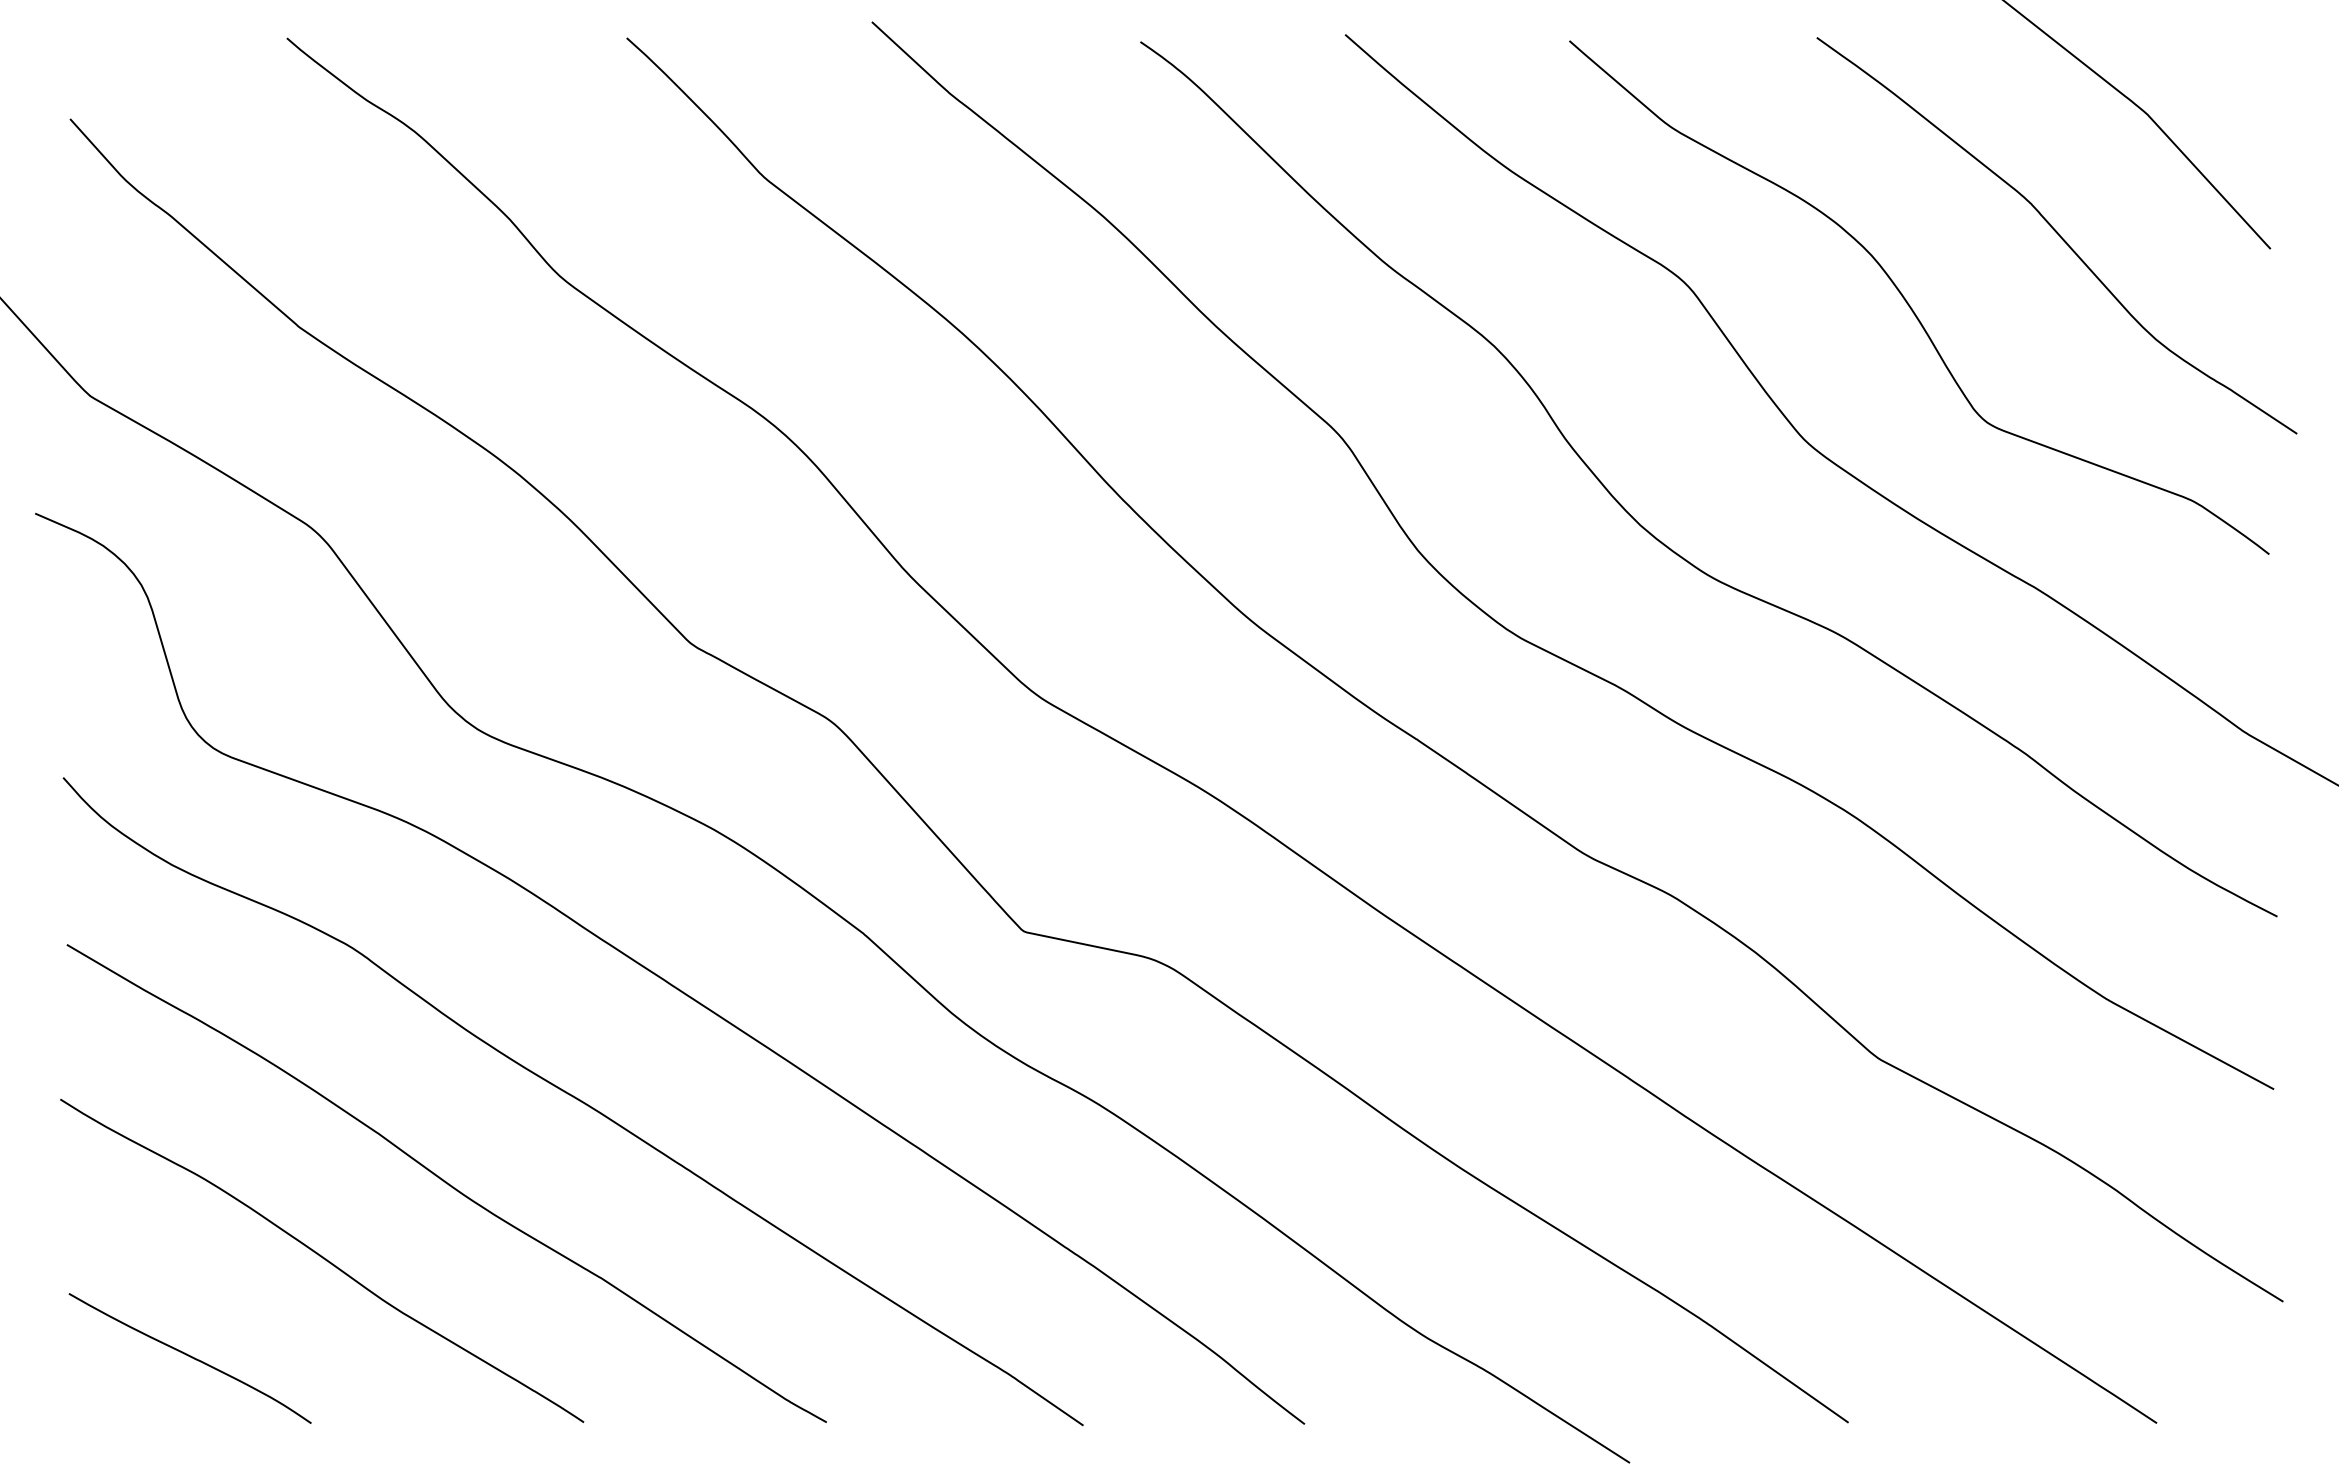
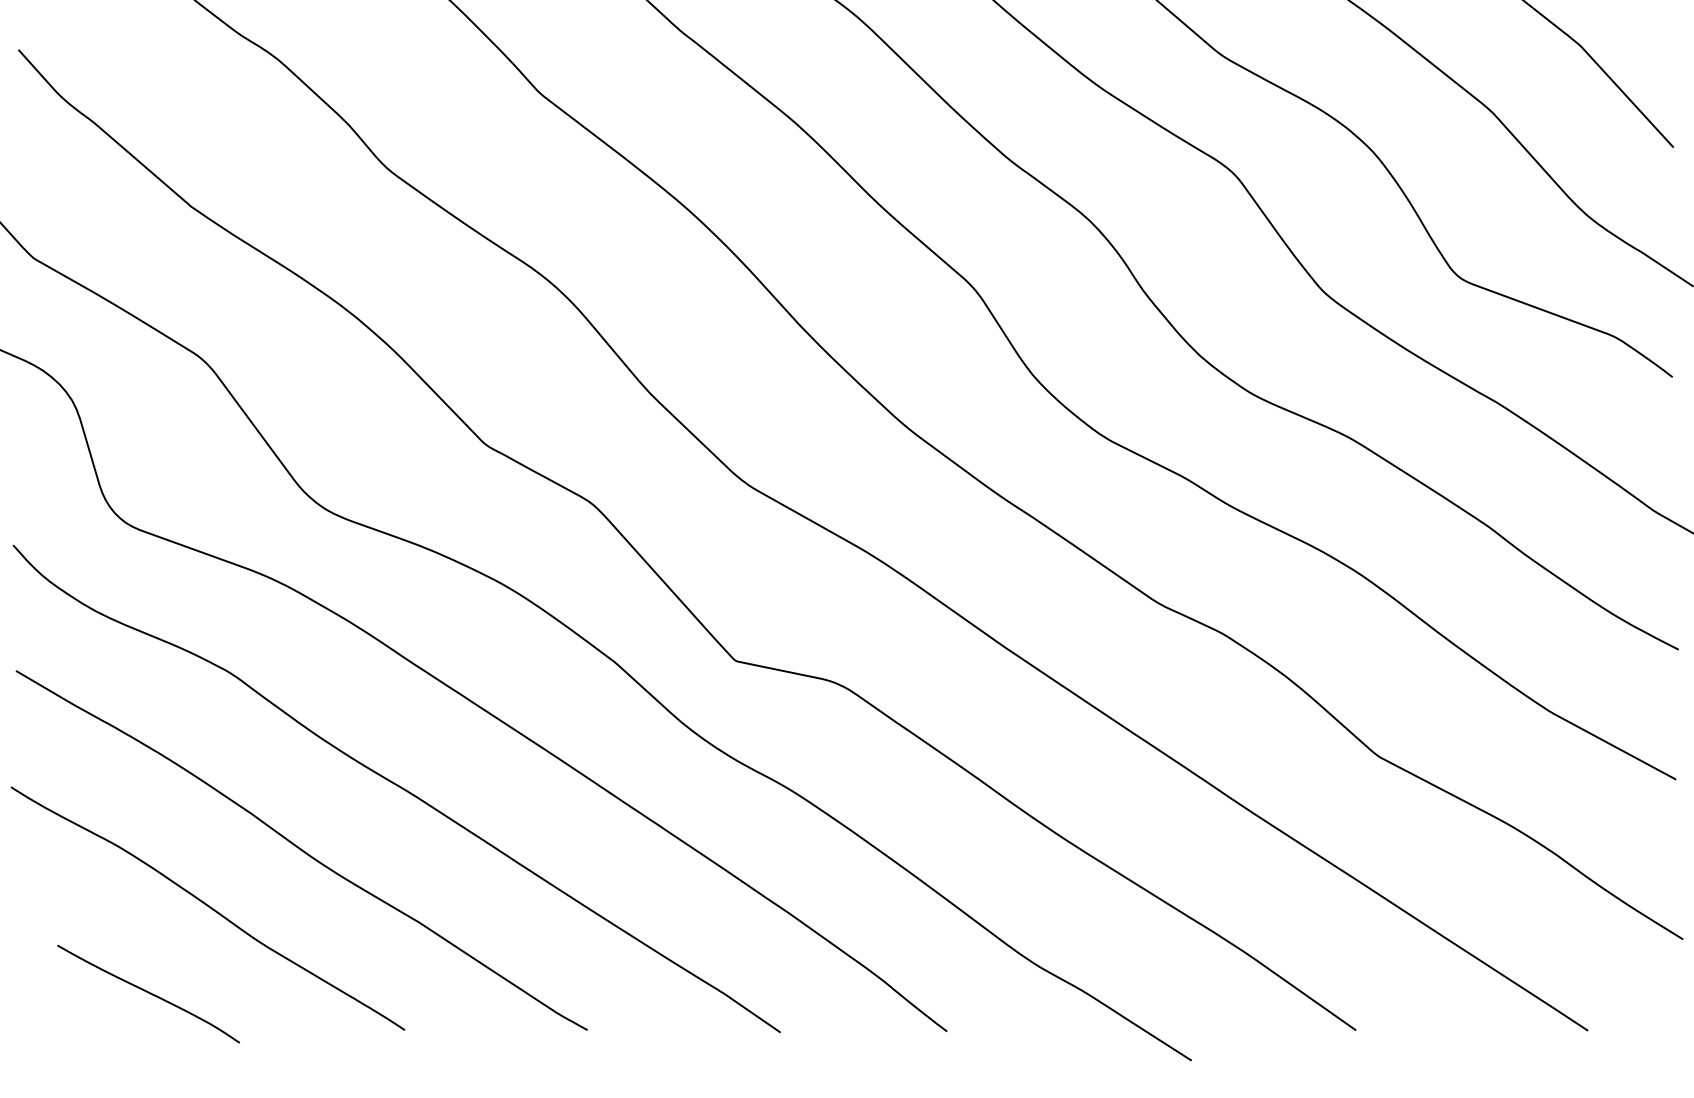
curve: (190, 1357) -> (148, 993), moved

